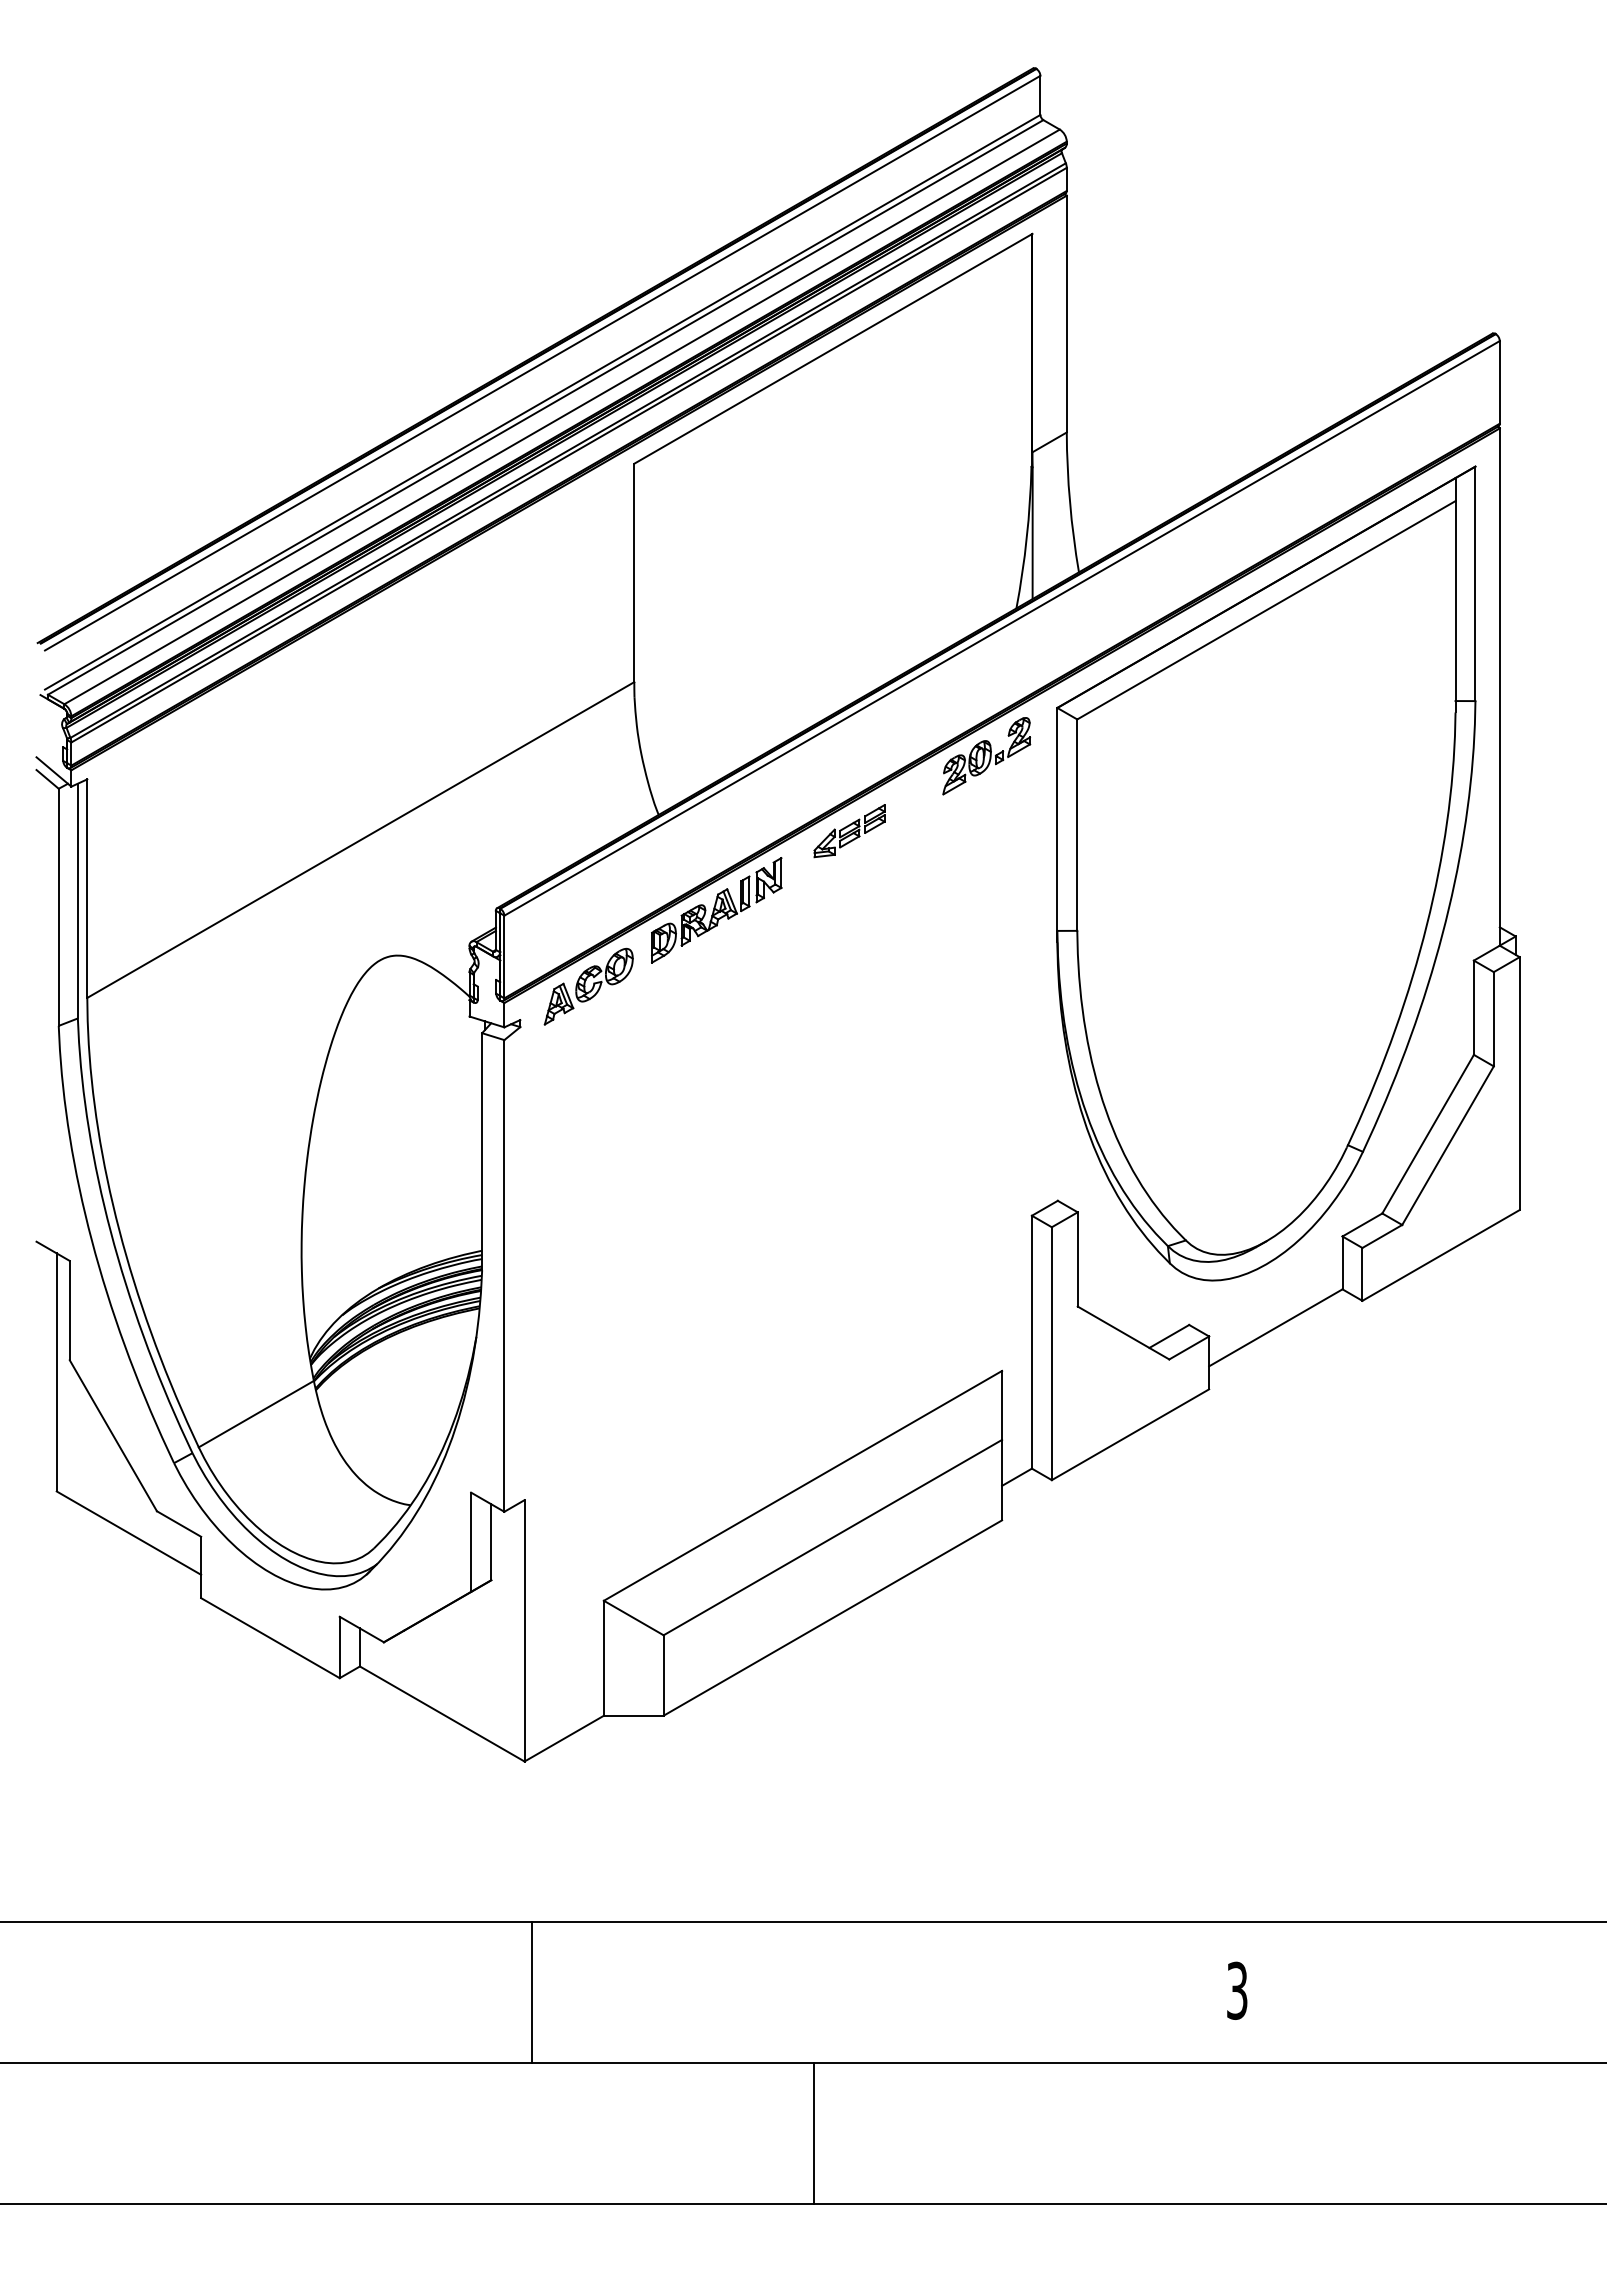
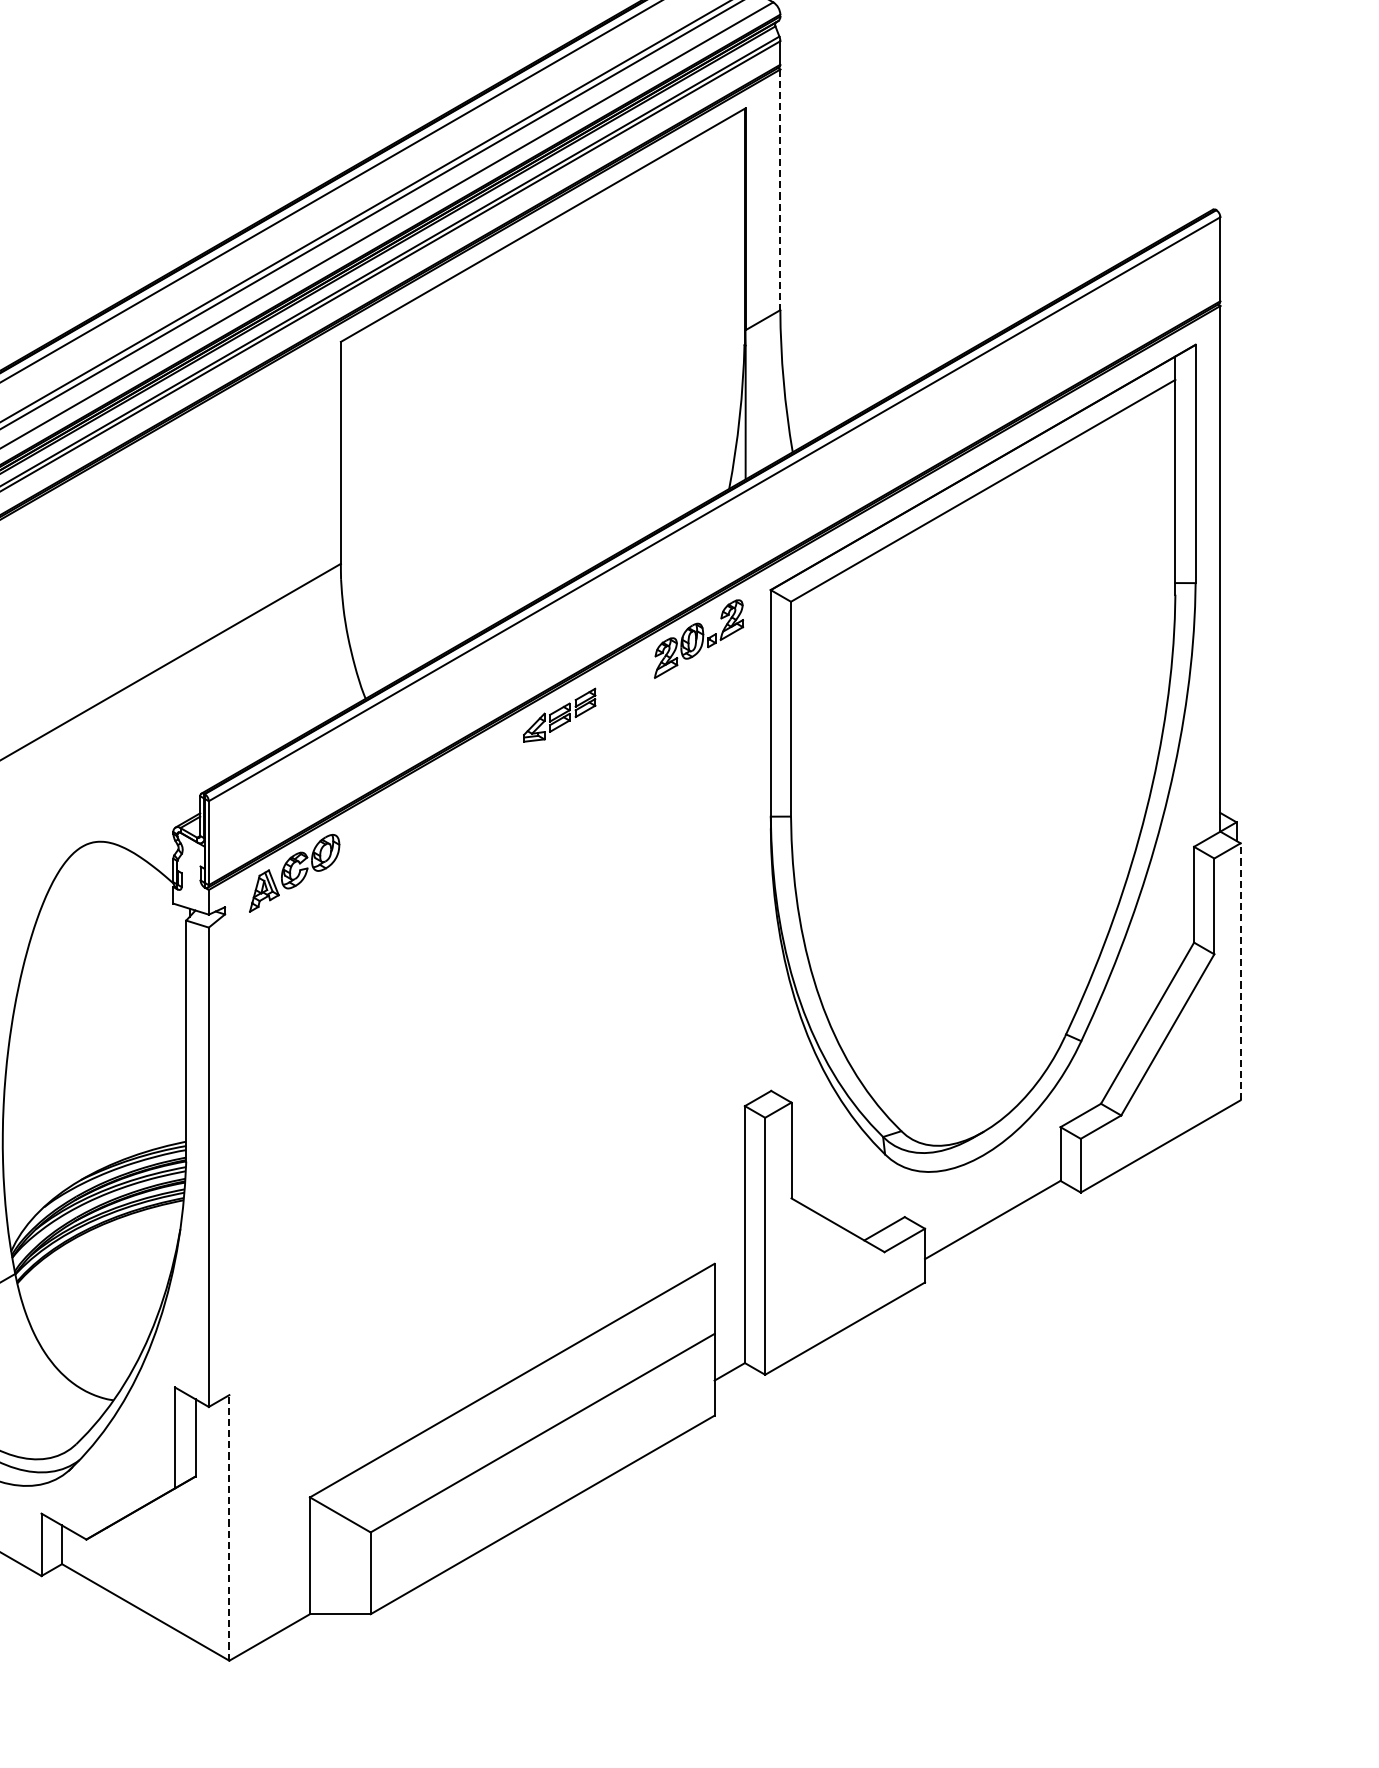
line: (1066, 314) -> (780, 190), solid -> dashed
part: (716, 910) -> (424, 795), removed
line: (1519, 1083) -> (1240, 971), solid -> dashed
line: (524, 1630) -> (229, 1527), solid -> dashed

